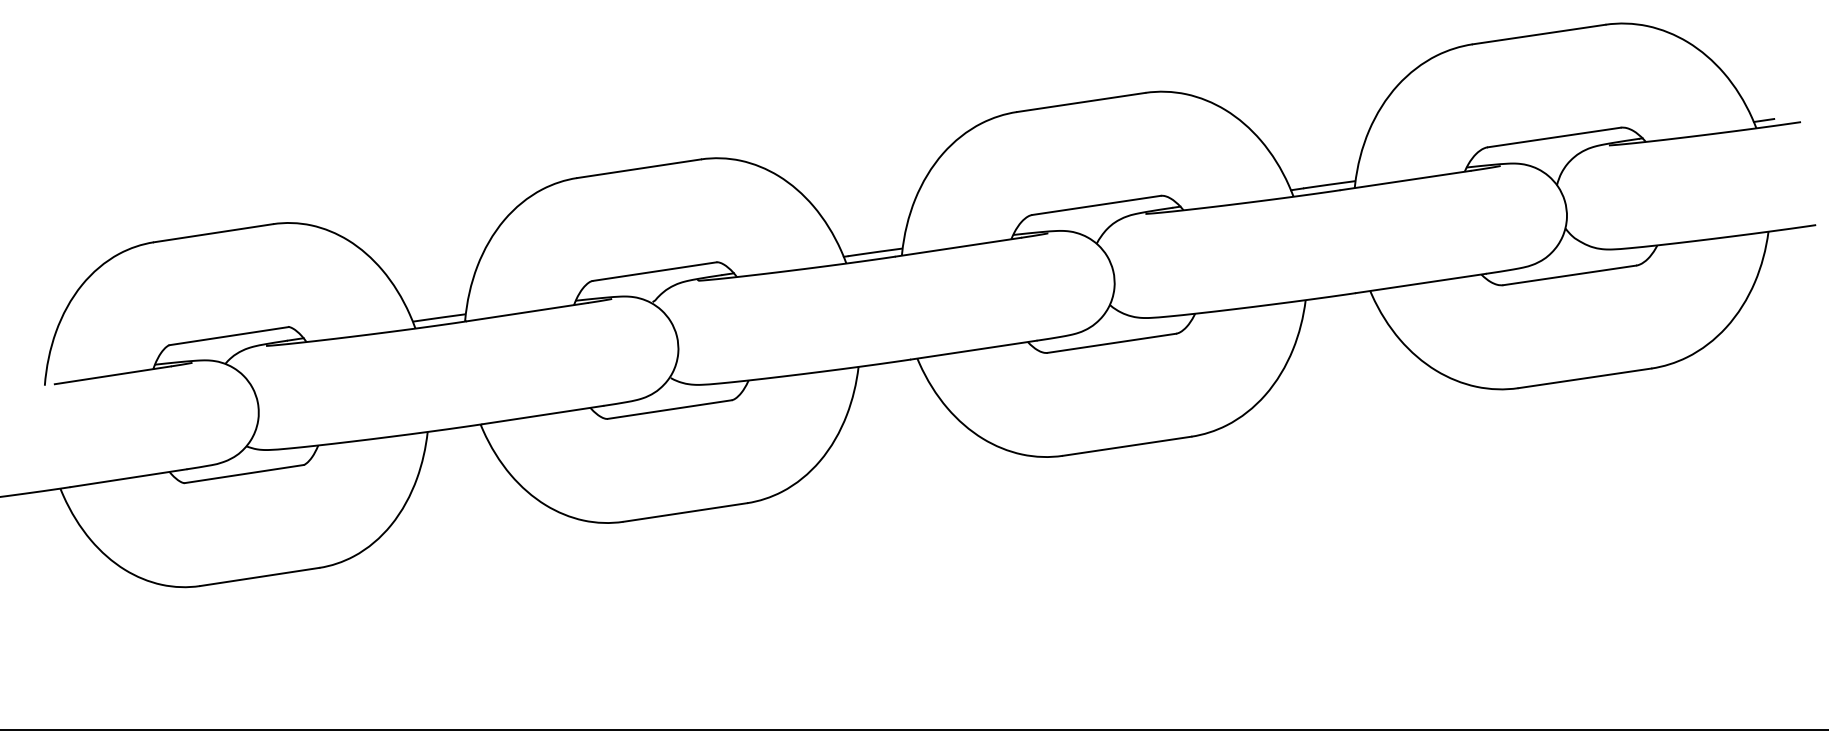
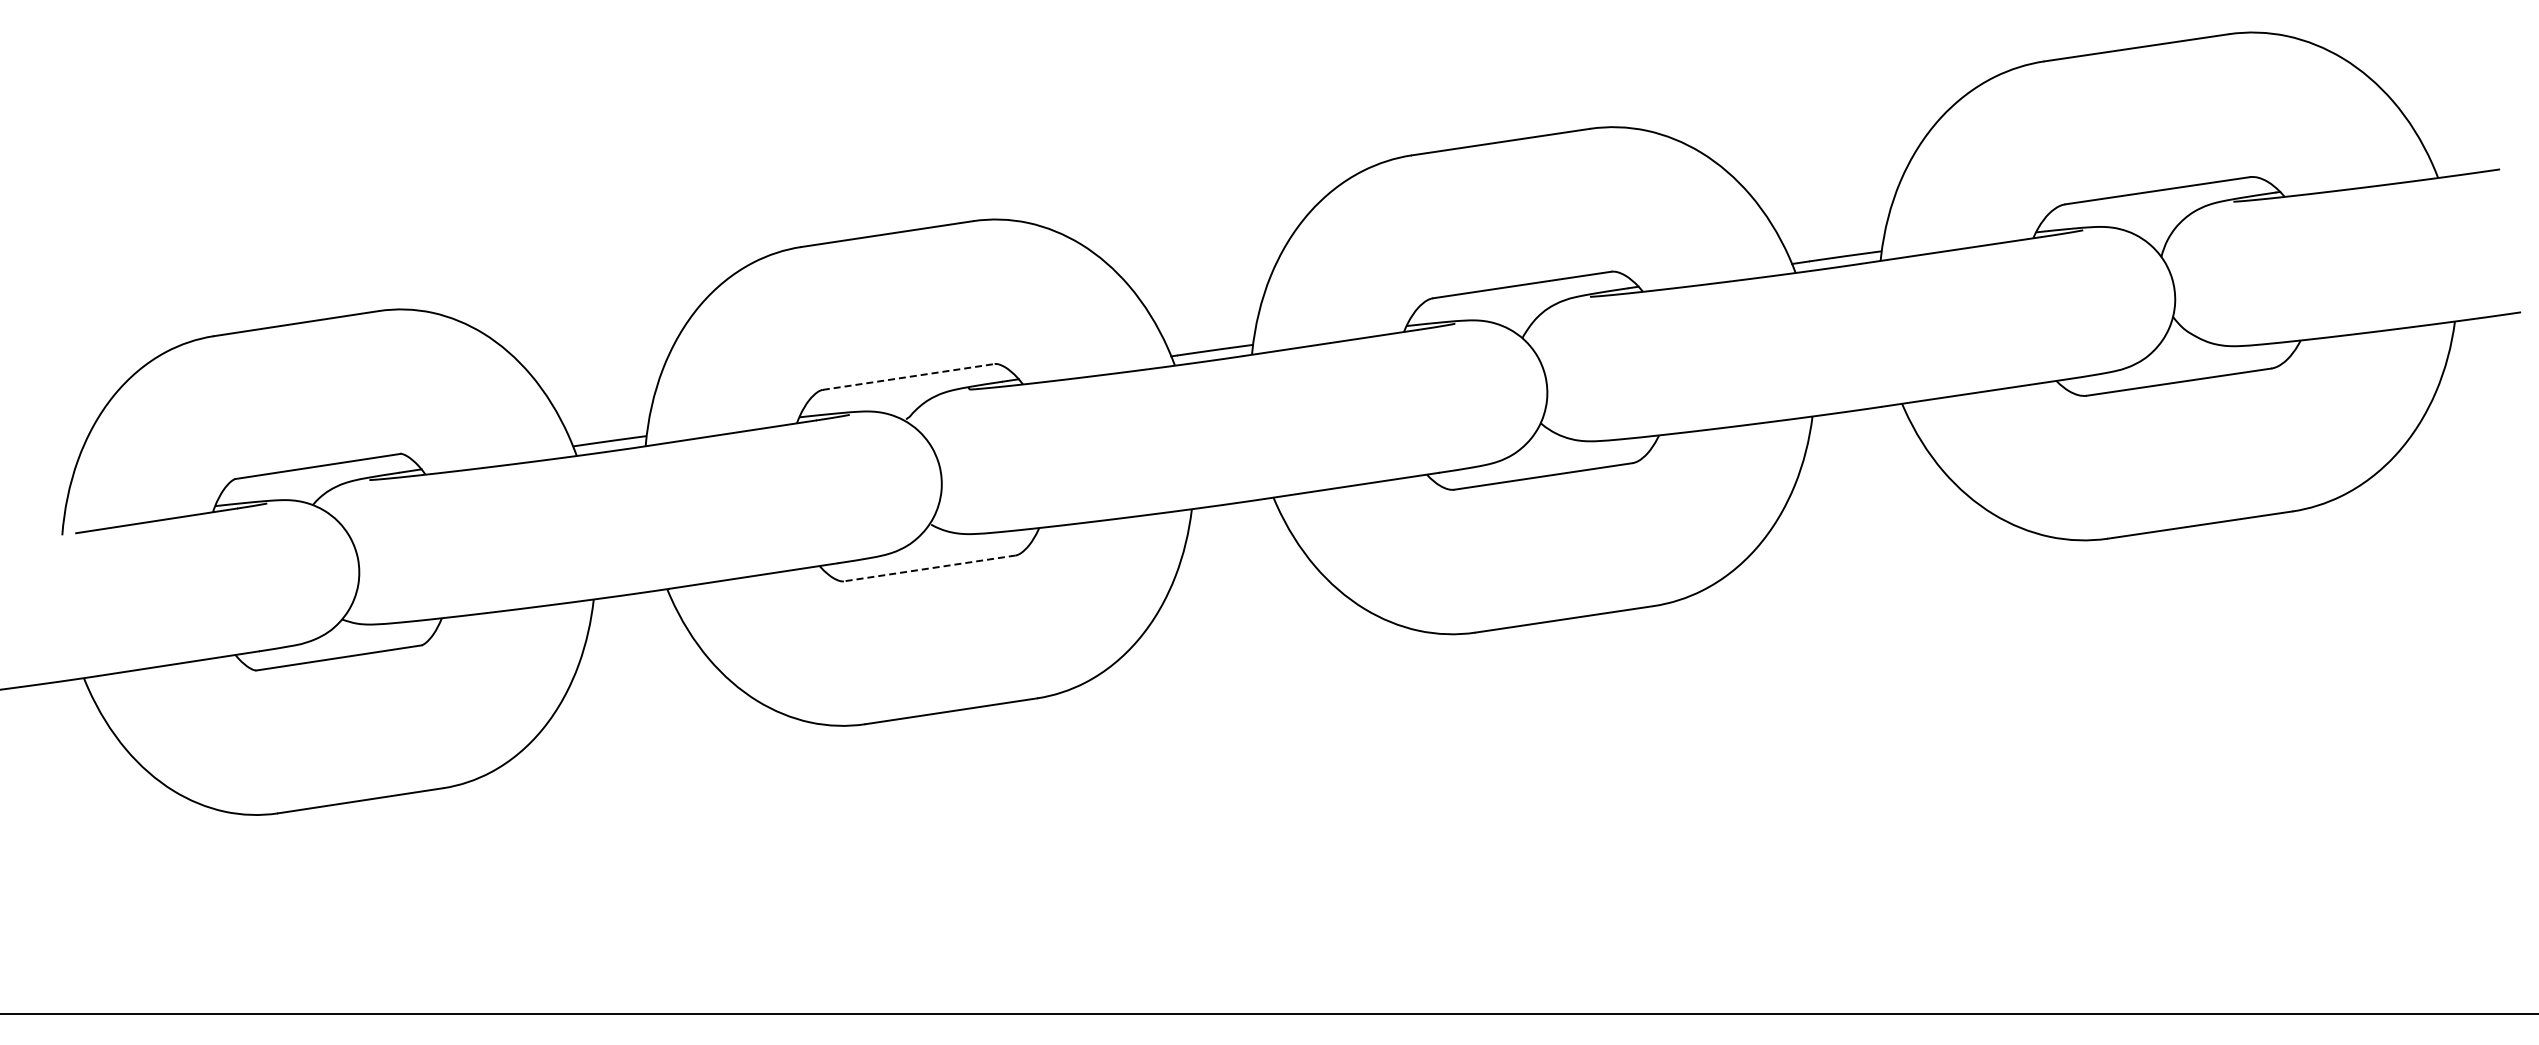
line: (1763, 120) -> (2448, 167), removed
line: (654, 271) -> (908, 376), solid -> dashed
line: (669, 409) -> (929, 568), solid -> dashed

